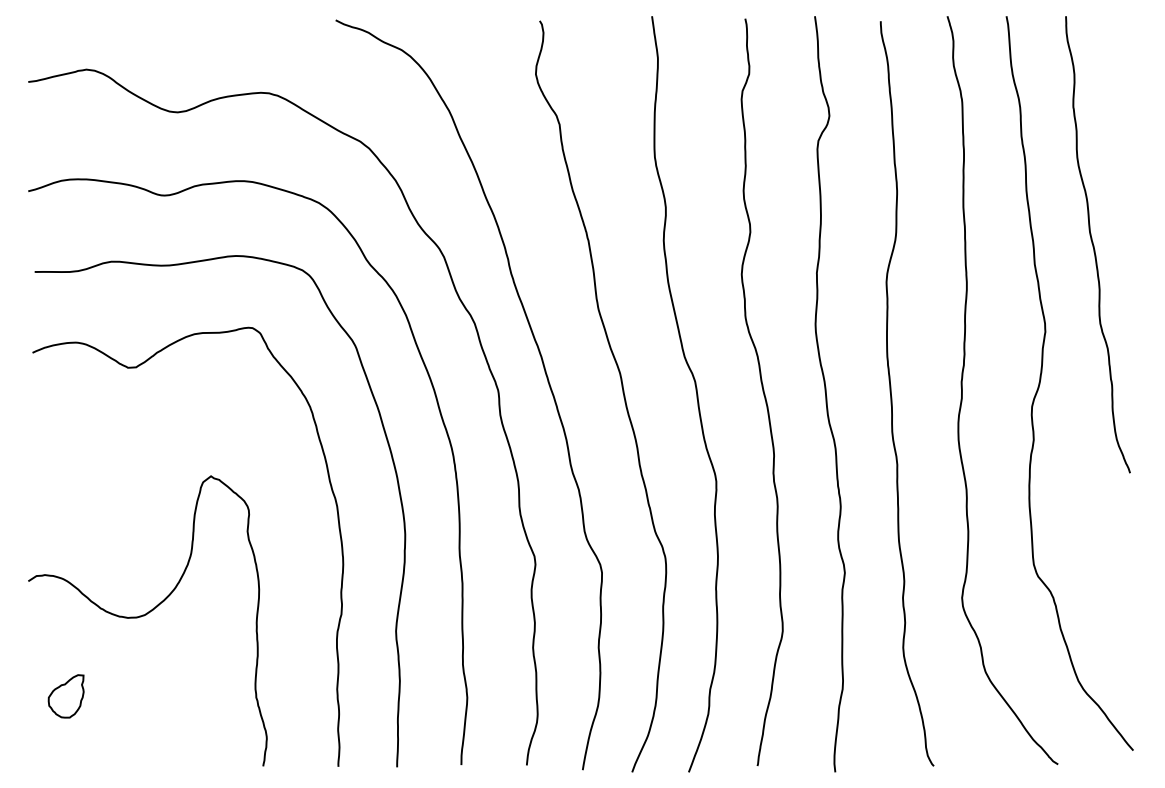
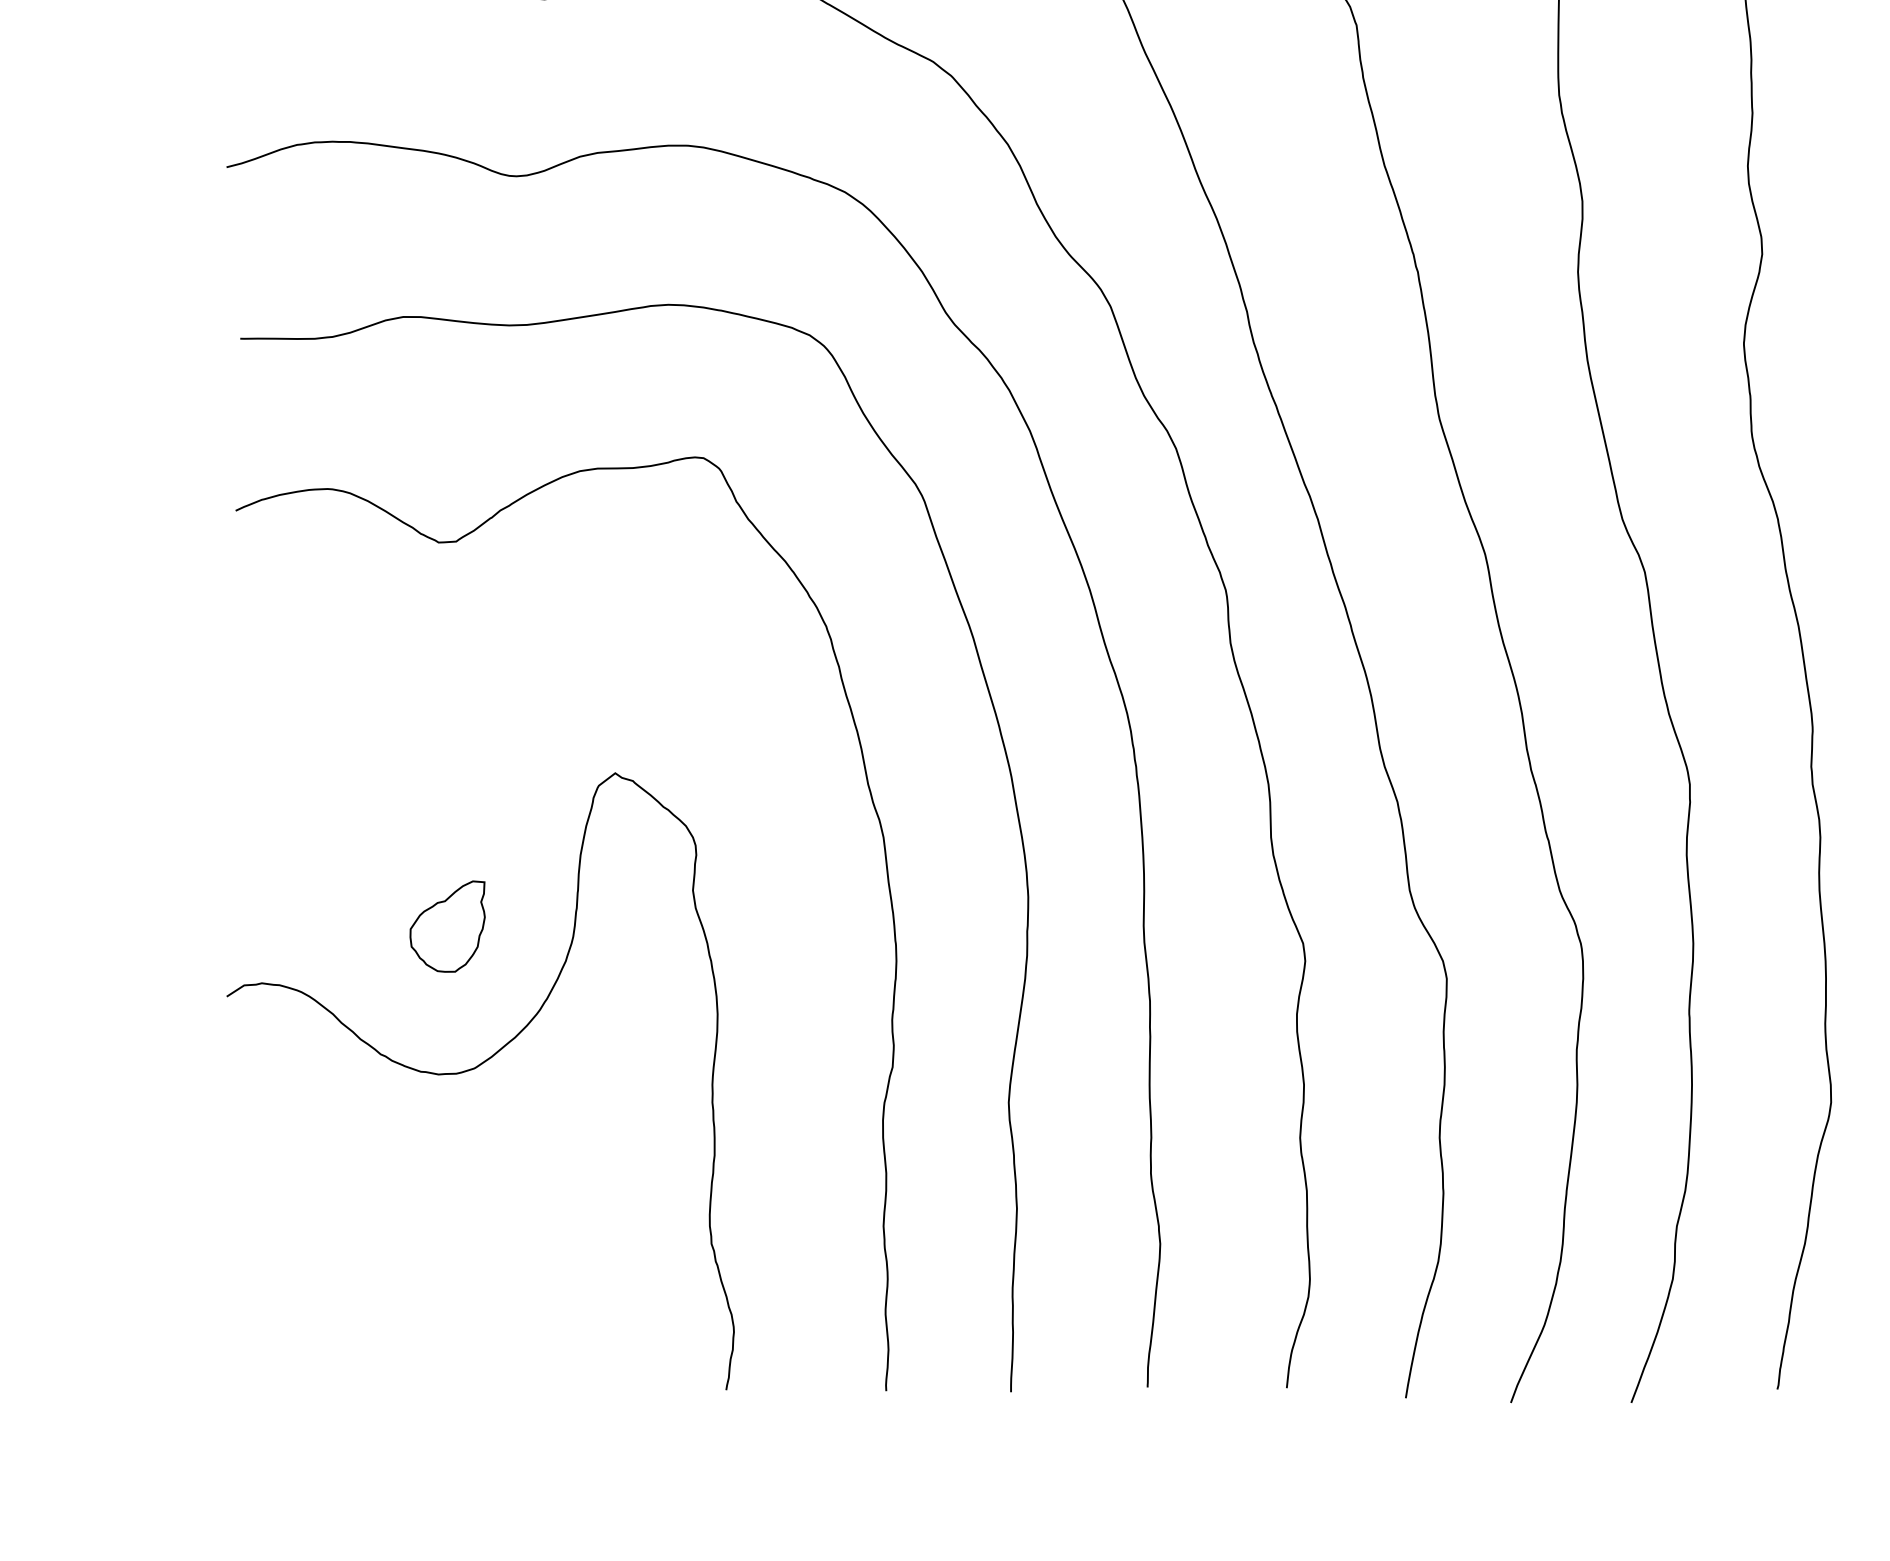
part: (65, 696) -> (446, 926), moved

